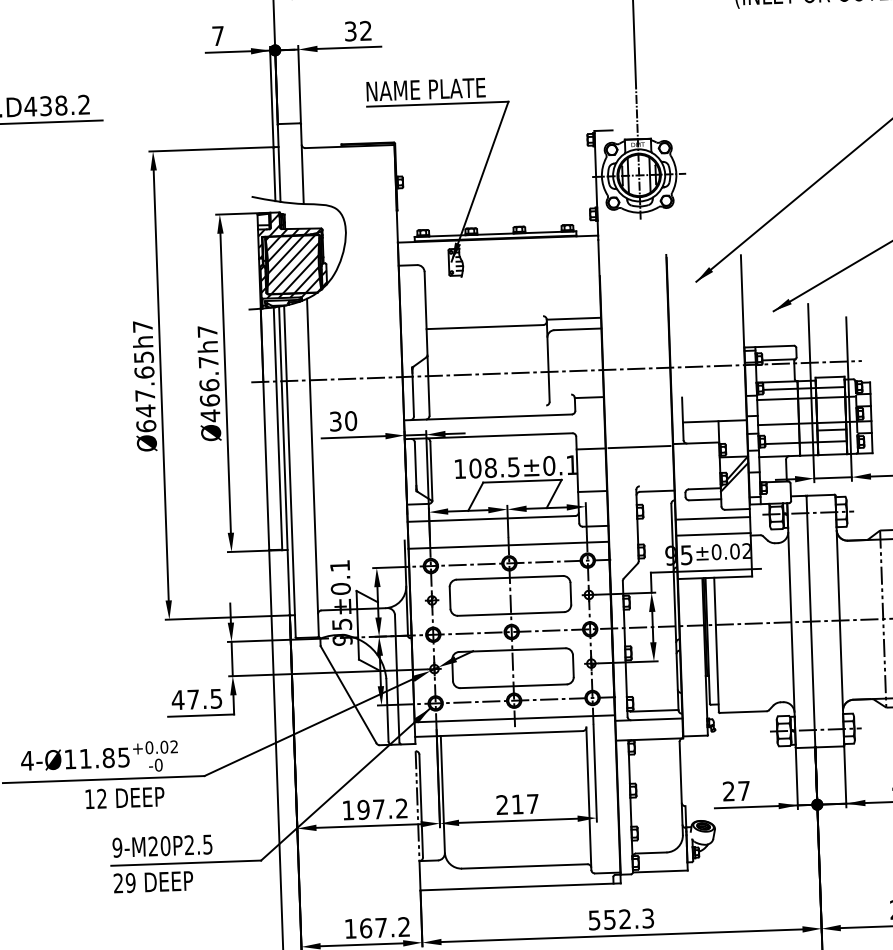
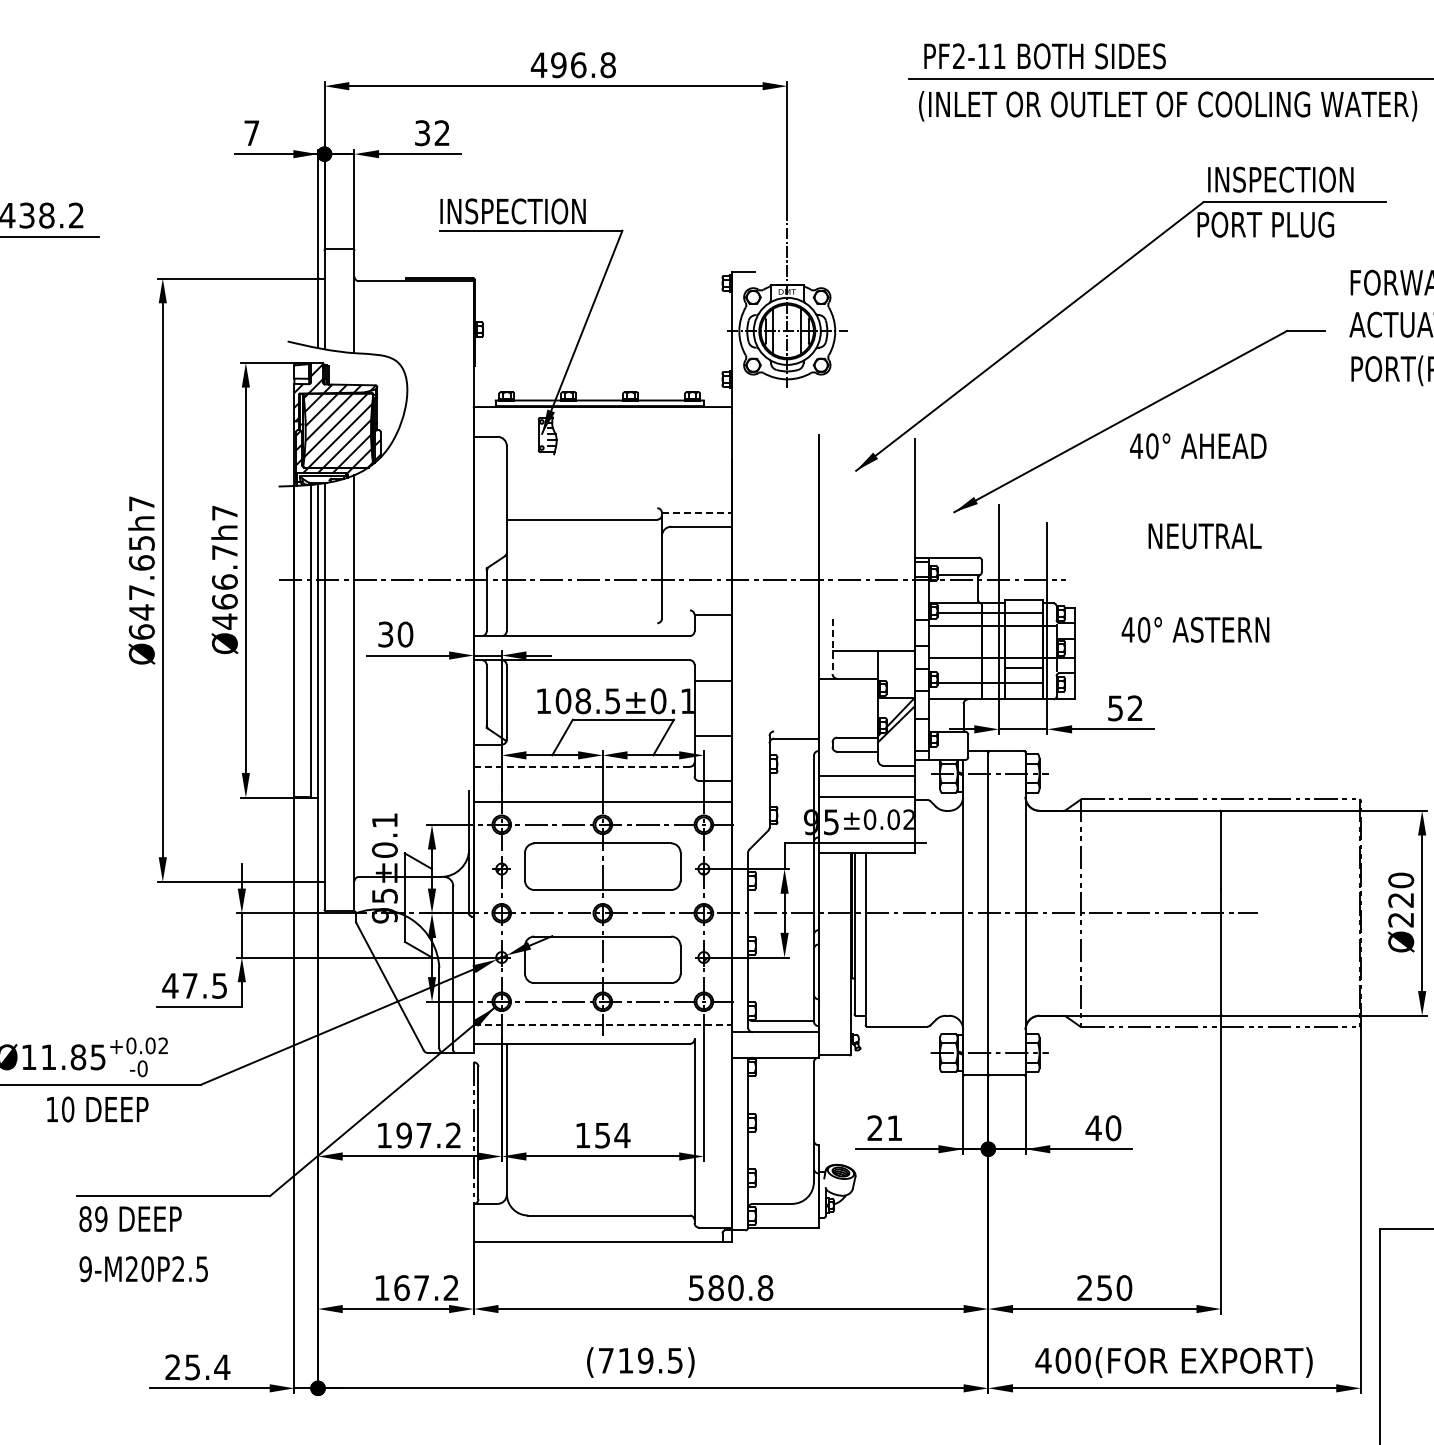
text: (426, 89) -> (517, 211), NAME PLATE -> INSPECTION
line: (573, 318) -> (696, 512), solid -> dashed
line: (682, 419) -> (832, 647), solid -> dashed
line: (639, 446) -> (775, 680), removed
line: (491, 518) -> (582, 766), solid -> dashed
line: (515, 719) -> (603, 1025), solid -> dashed
text: (743, 790) -> (894, 1127), 27 -> 21
text: (102, 798) -> (68, 1109), 12 -> 10
text: (517, 804) -> (602, 1135), 217 -> 154
text: (162, 846) -> (143, 1269), moved
text: (118, 883) -> (85, 1219), 29 -> 89
text: (628, 919) -> (740, 1288), 552.3 -> 580.8

